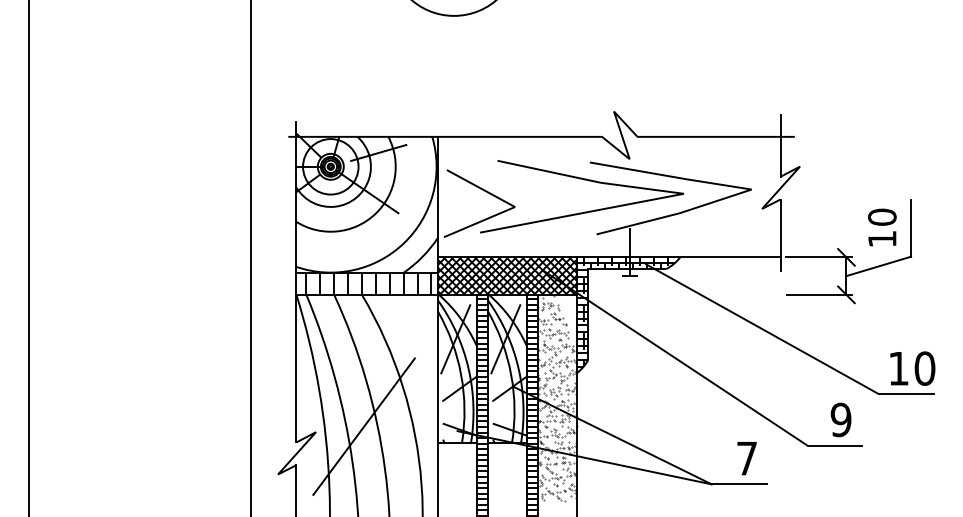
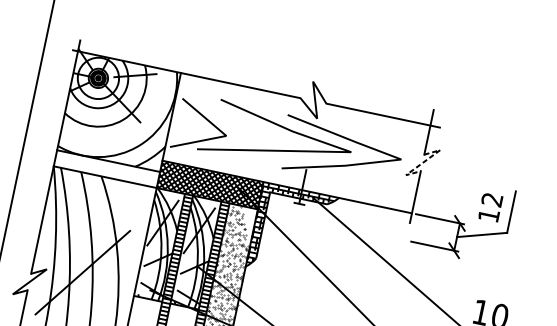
line: (781, 187) -> (423, 162), solid -> dashed
text: (882, 216) -> (492, 199), 10 -> 12
hatch: (368, 283) -> (107, 169), removed

